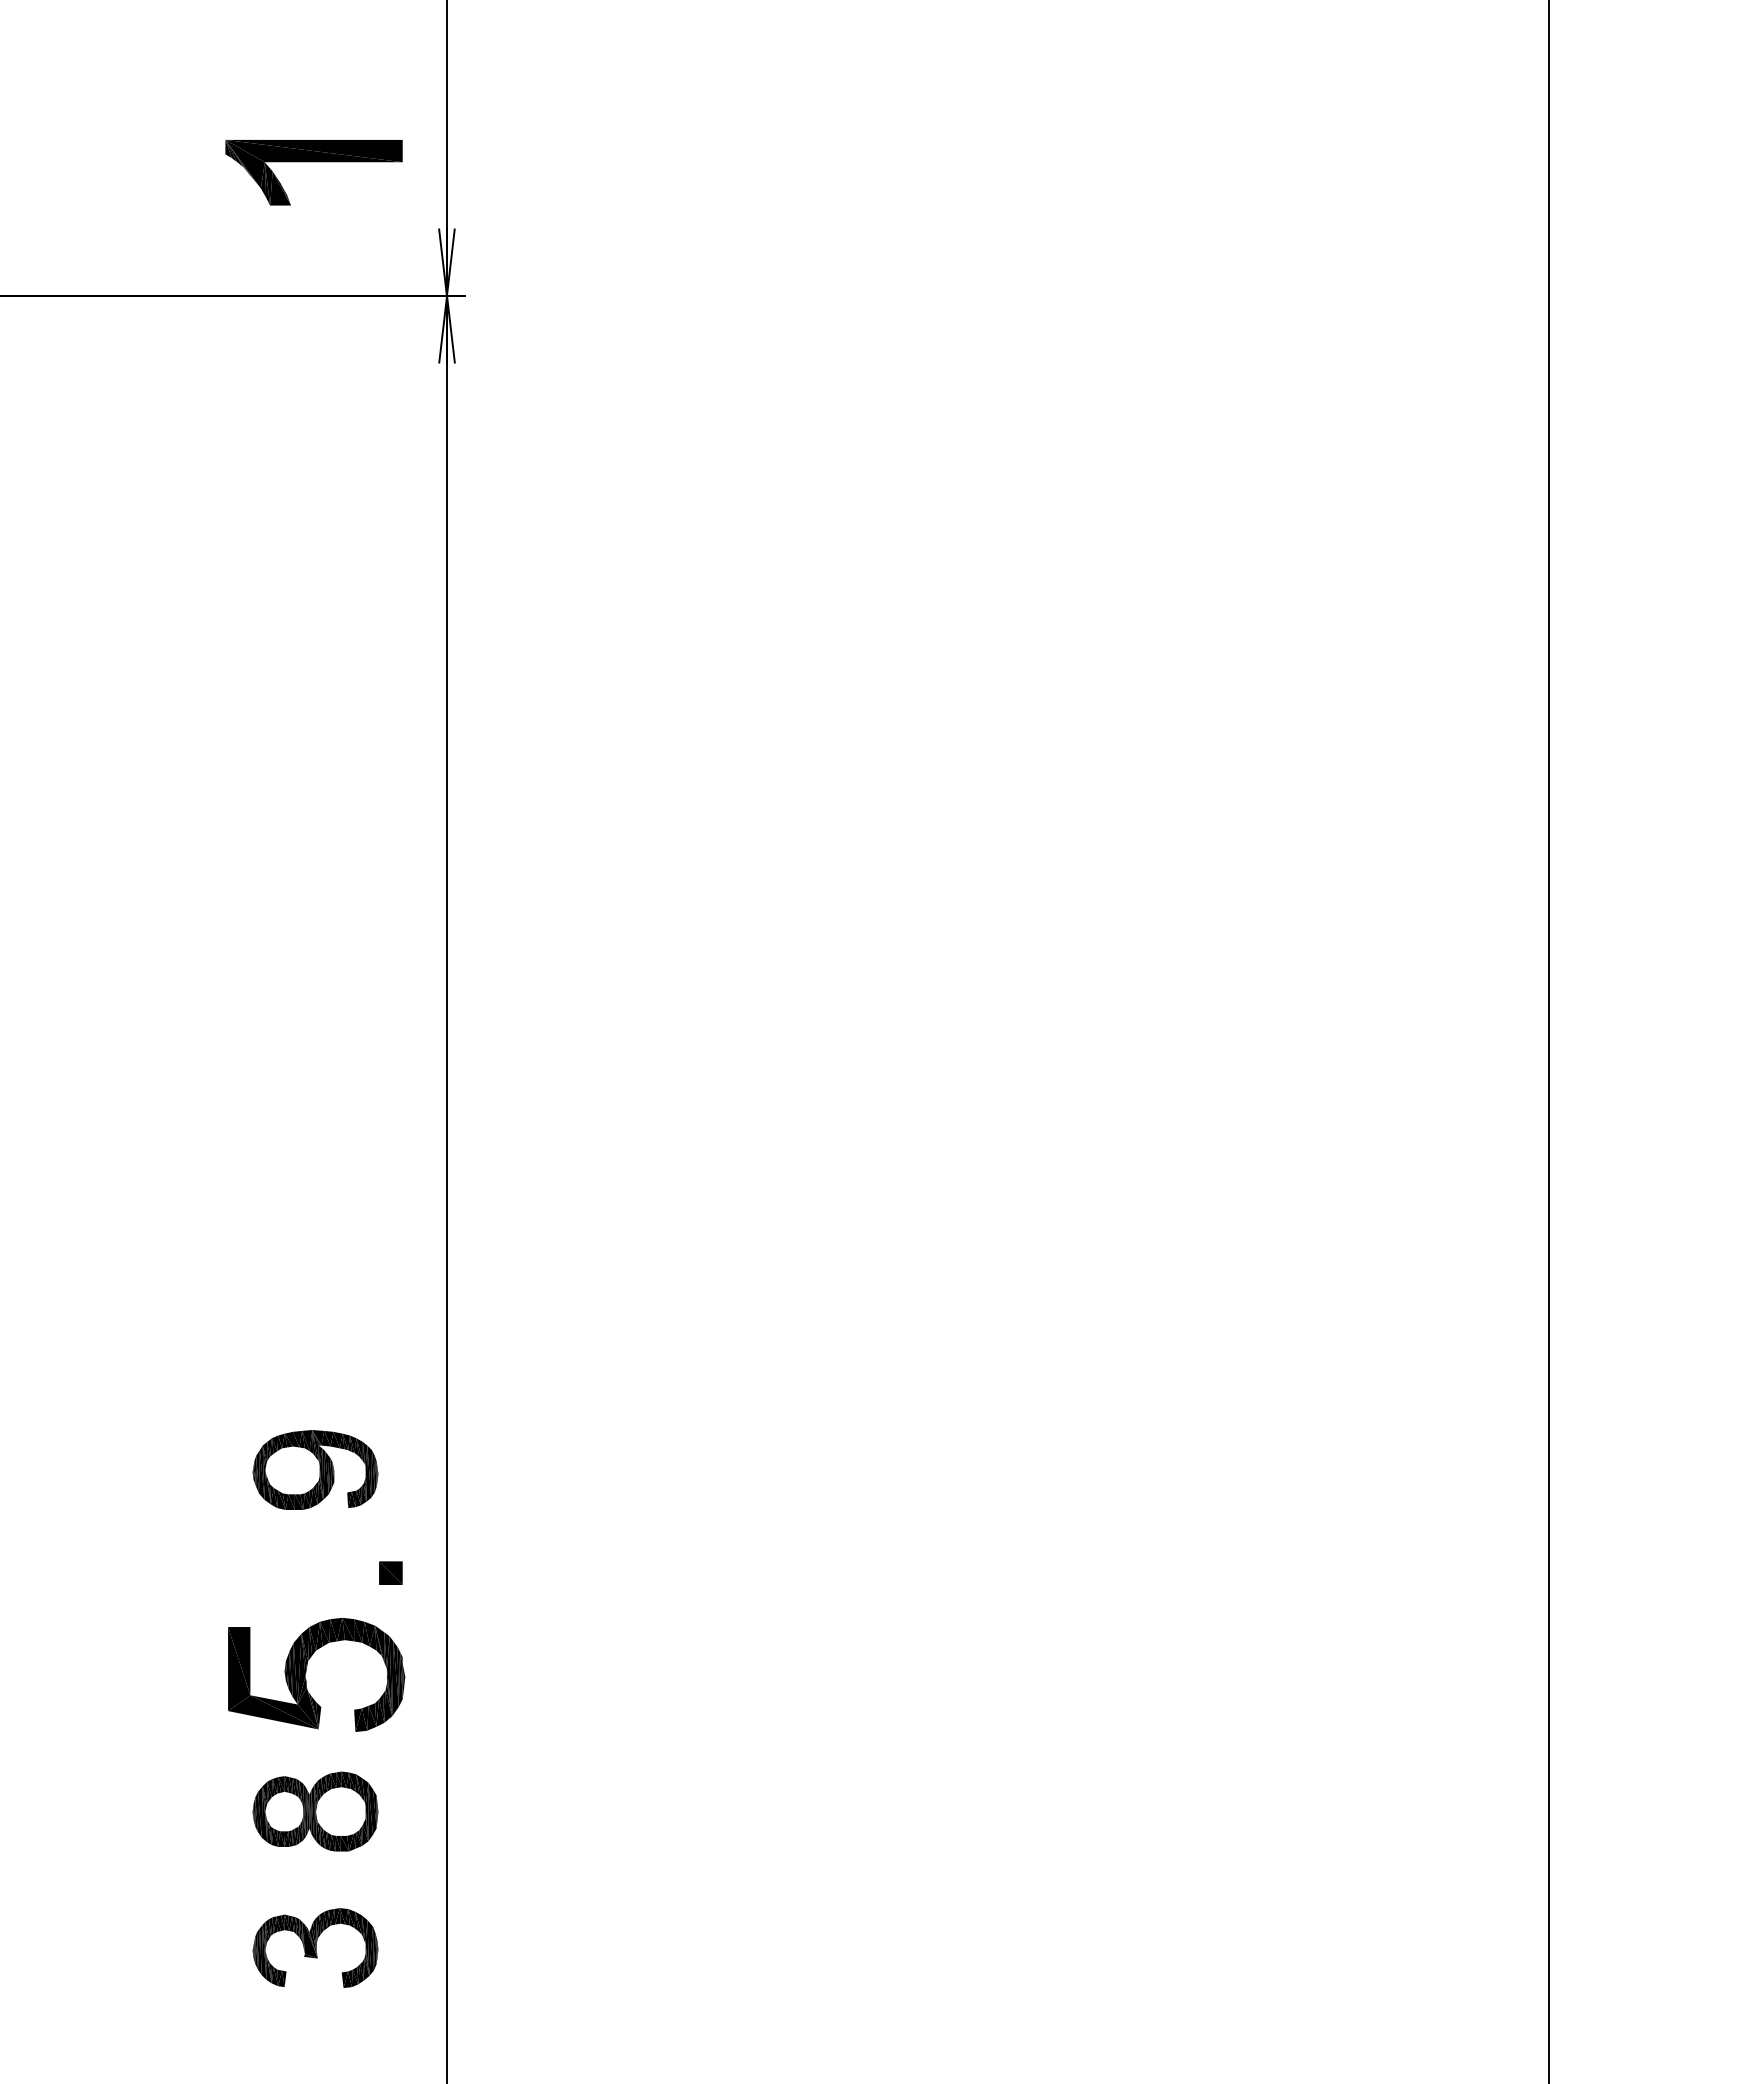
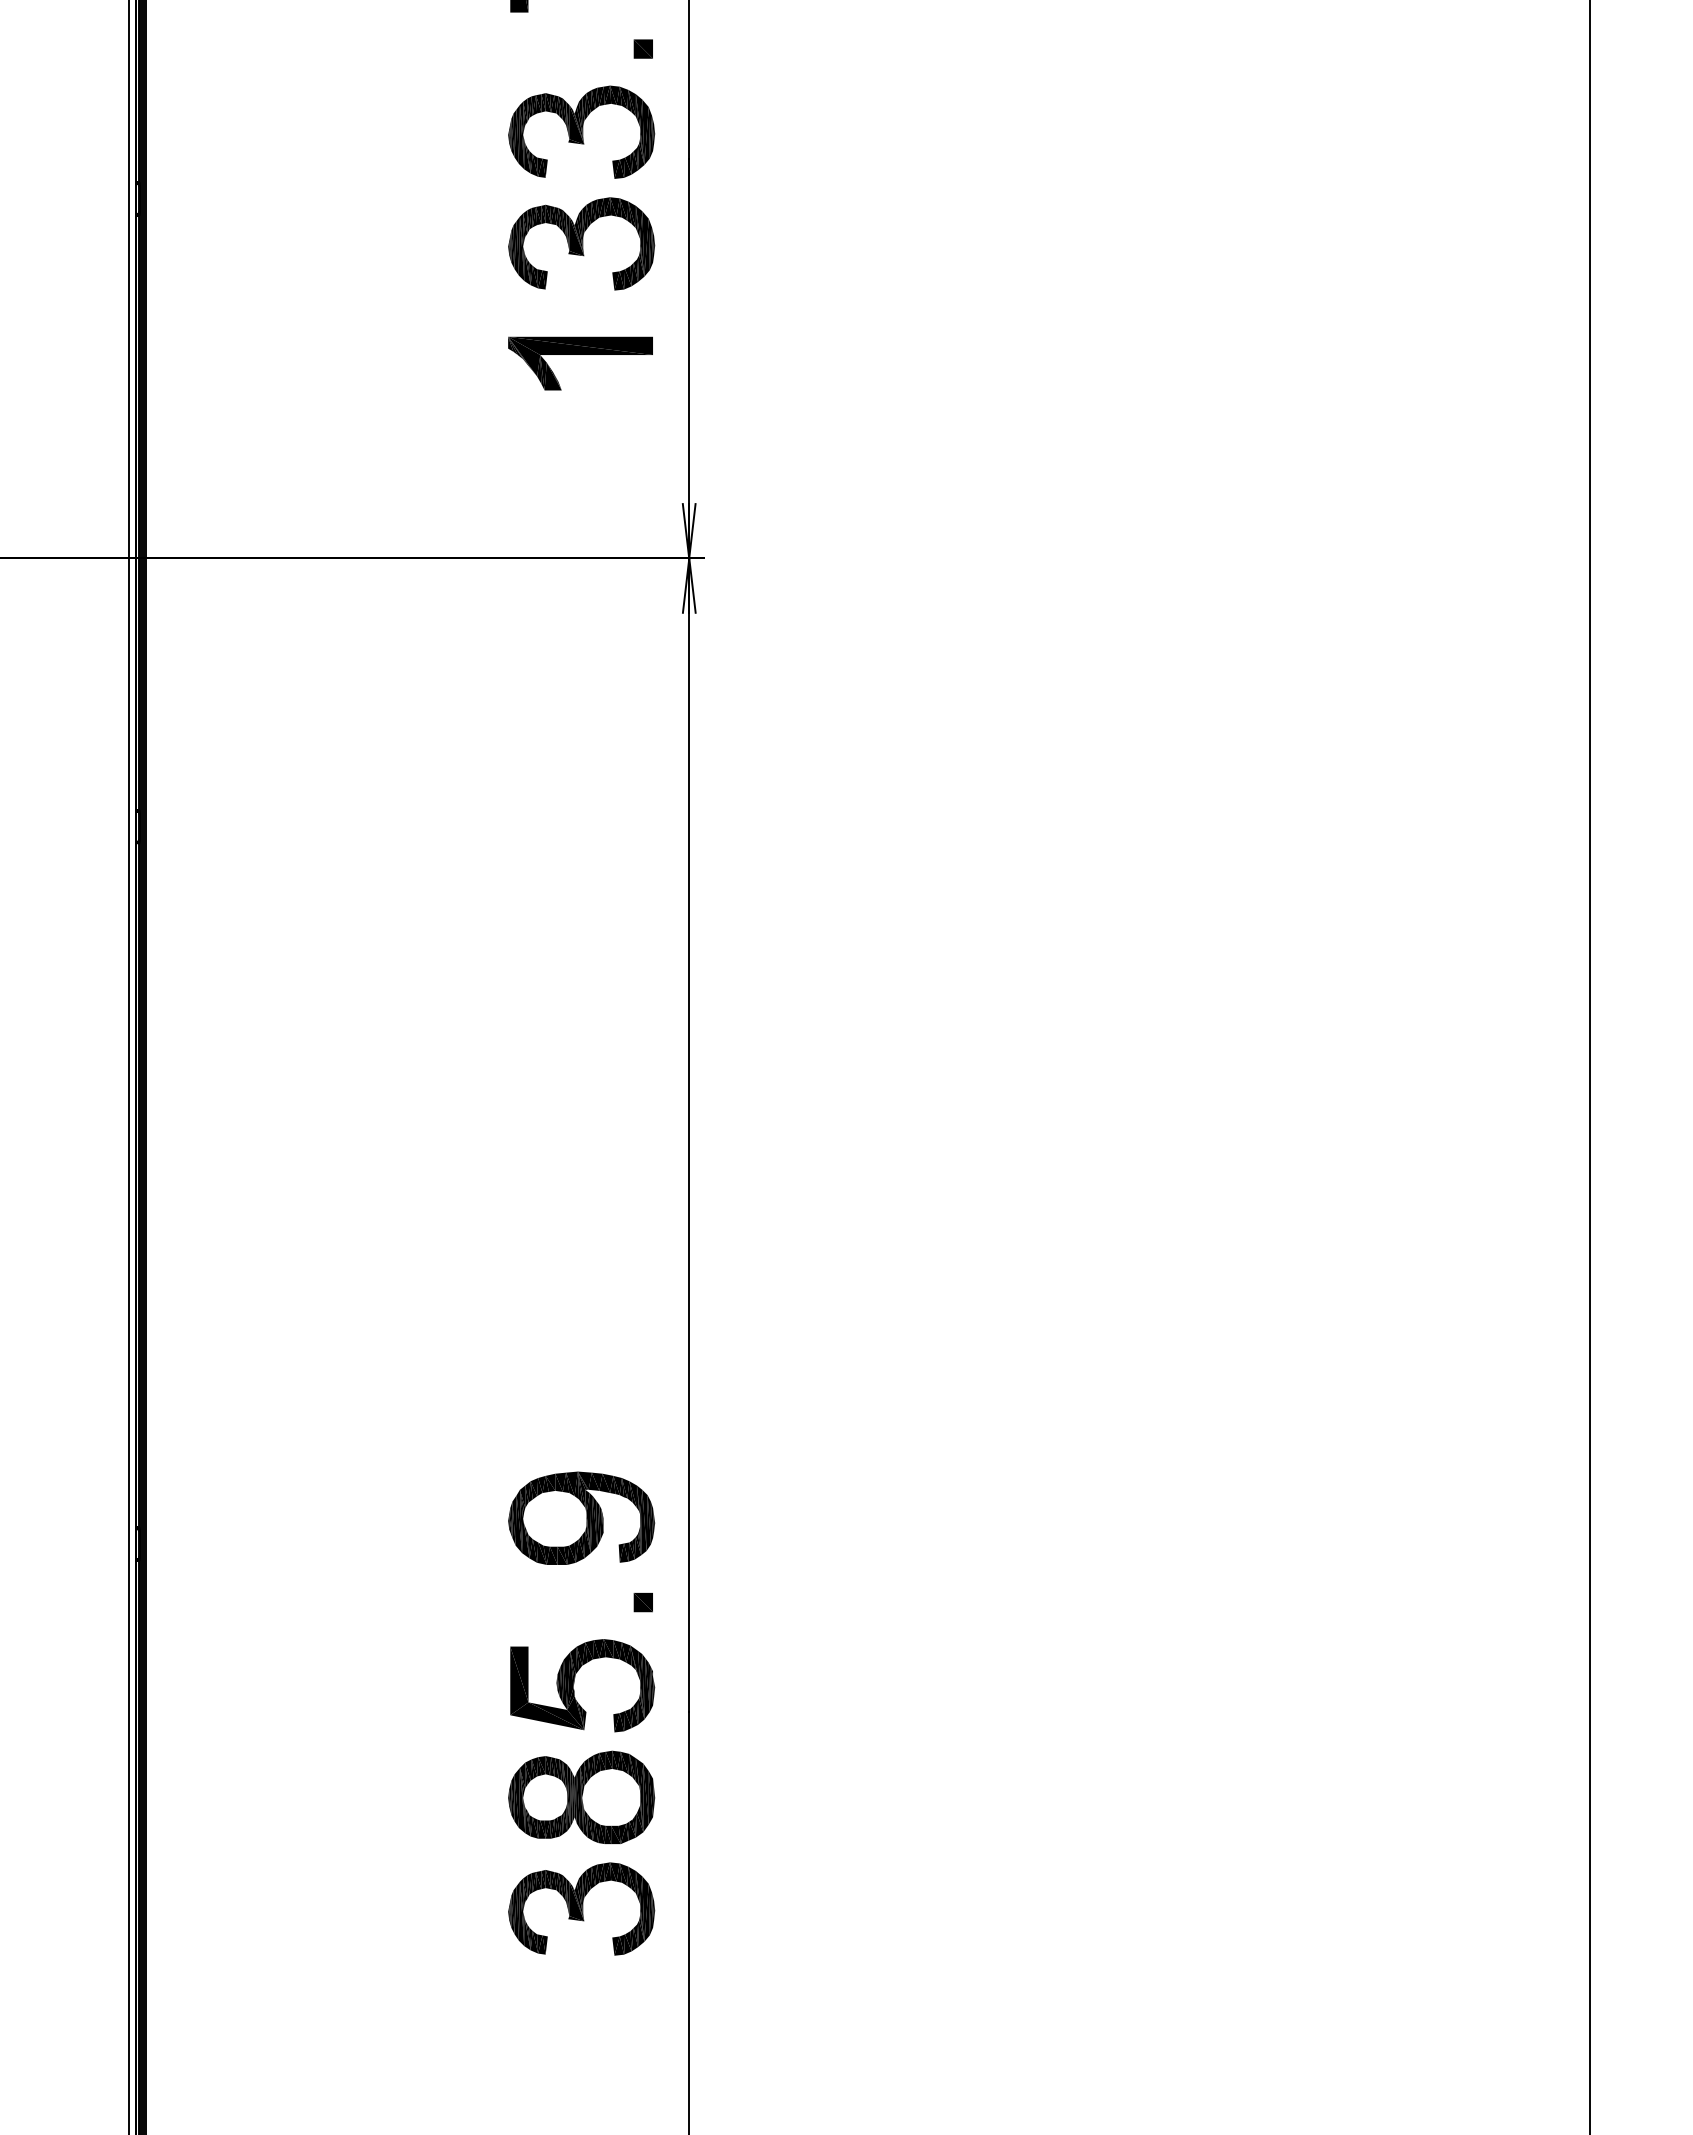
part: (313, 161) -> (580, 354), moved
part: (315, 1469) -> (581, 1517), size x1.43
part: (315, 1811) -> (581, 1797), size x1.43
part: (315, 1947) -> (581, 1908), size x1.43

